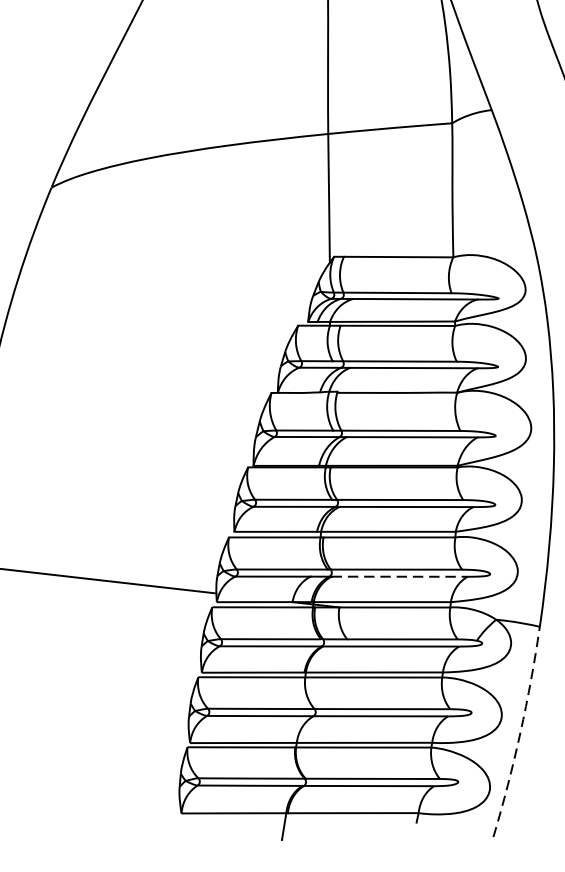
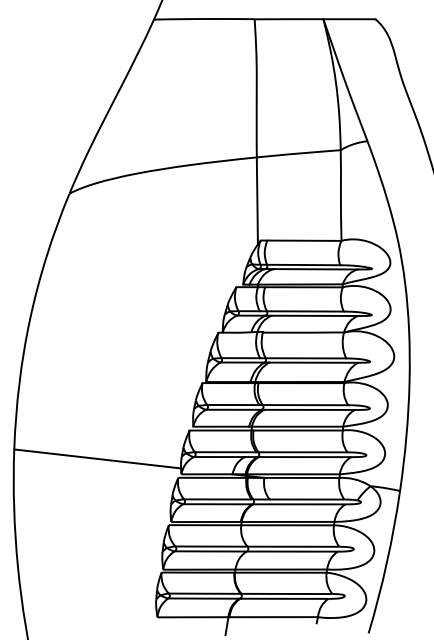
line: (400, 577) -> (305, 457), dashed -> solid
arc: (519, 732) -> (386, 562), dashed -> solid

